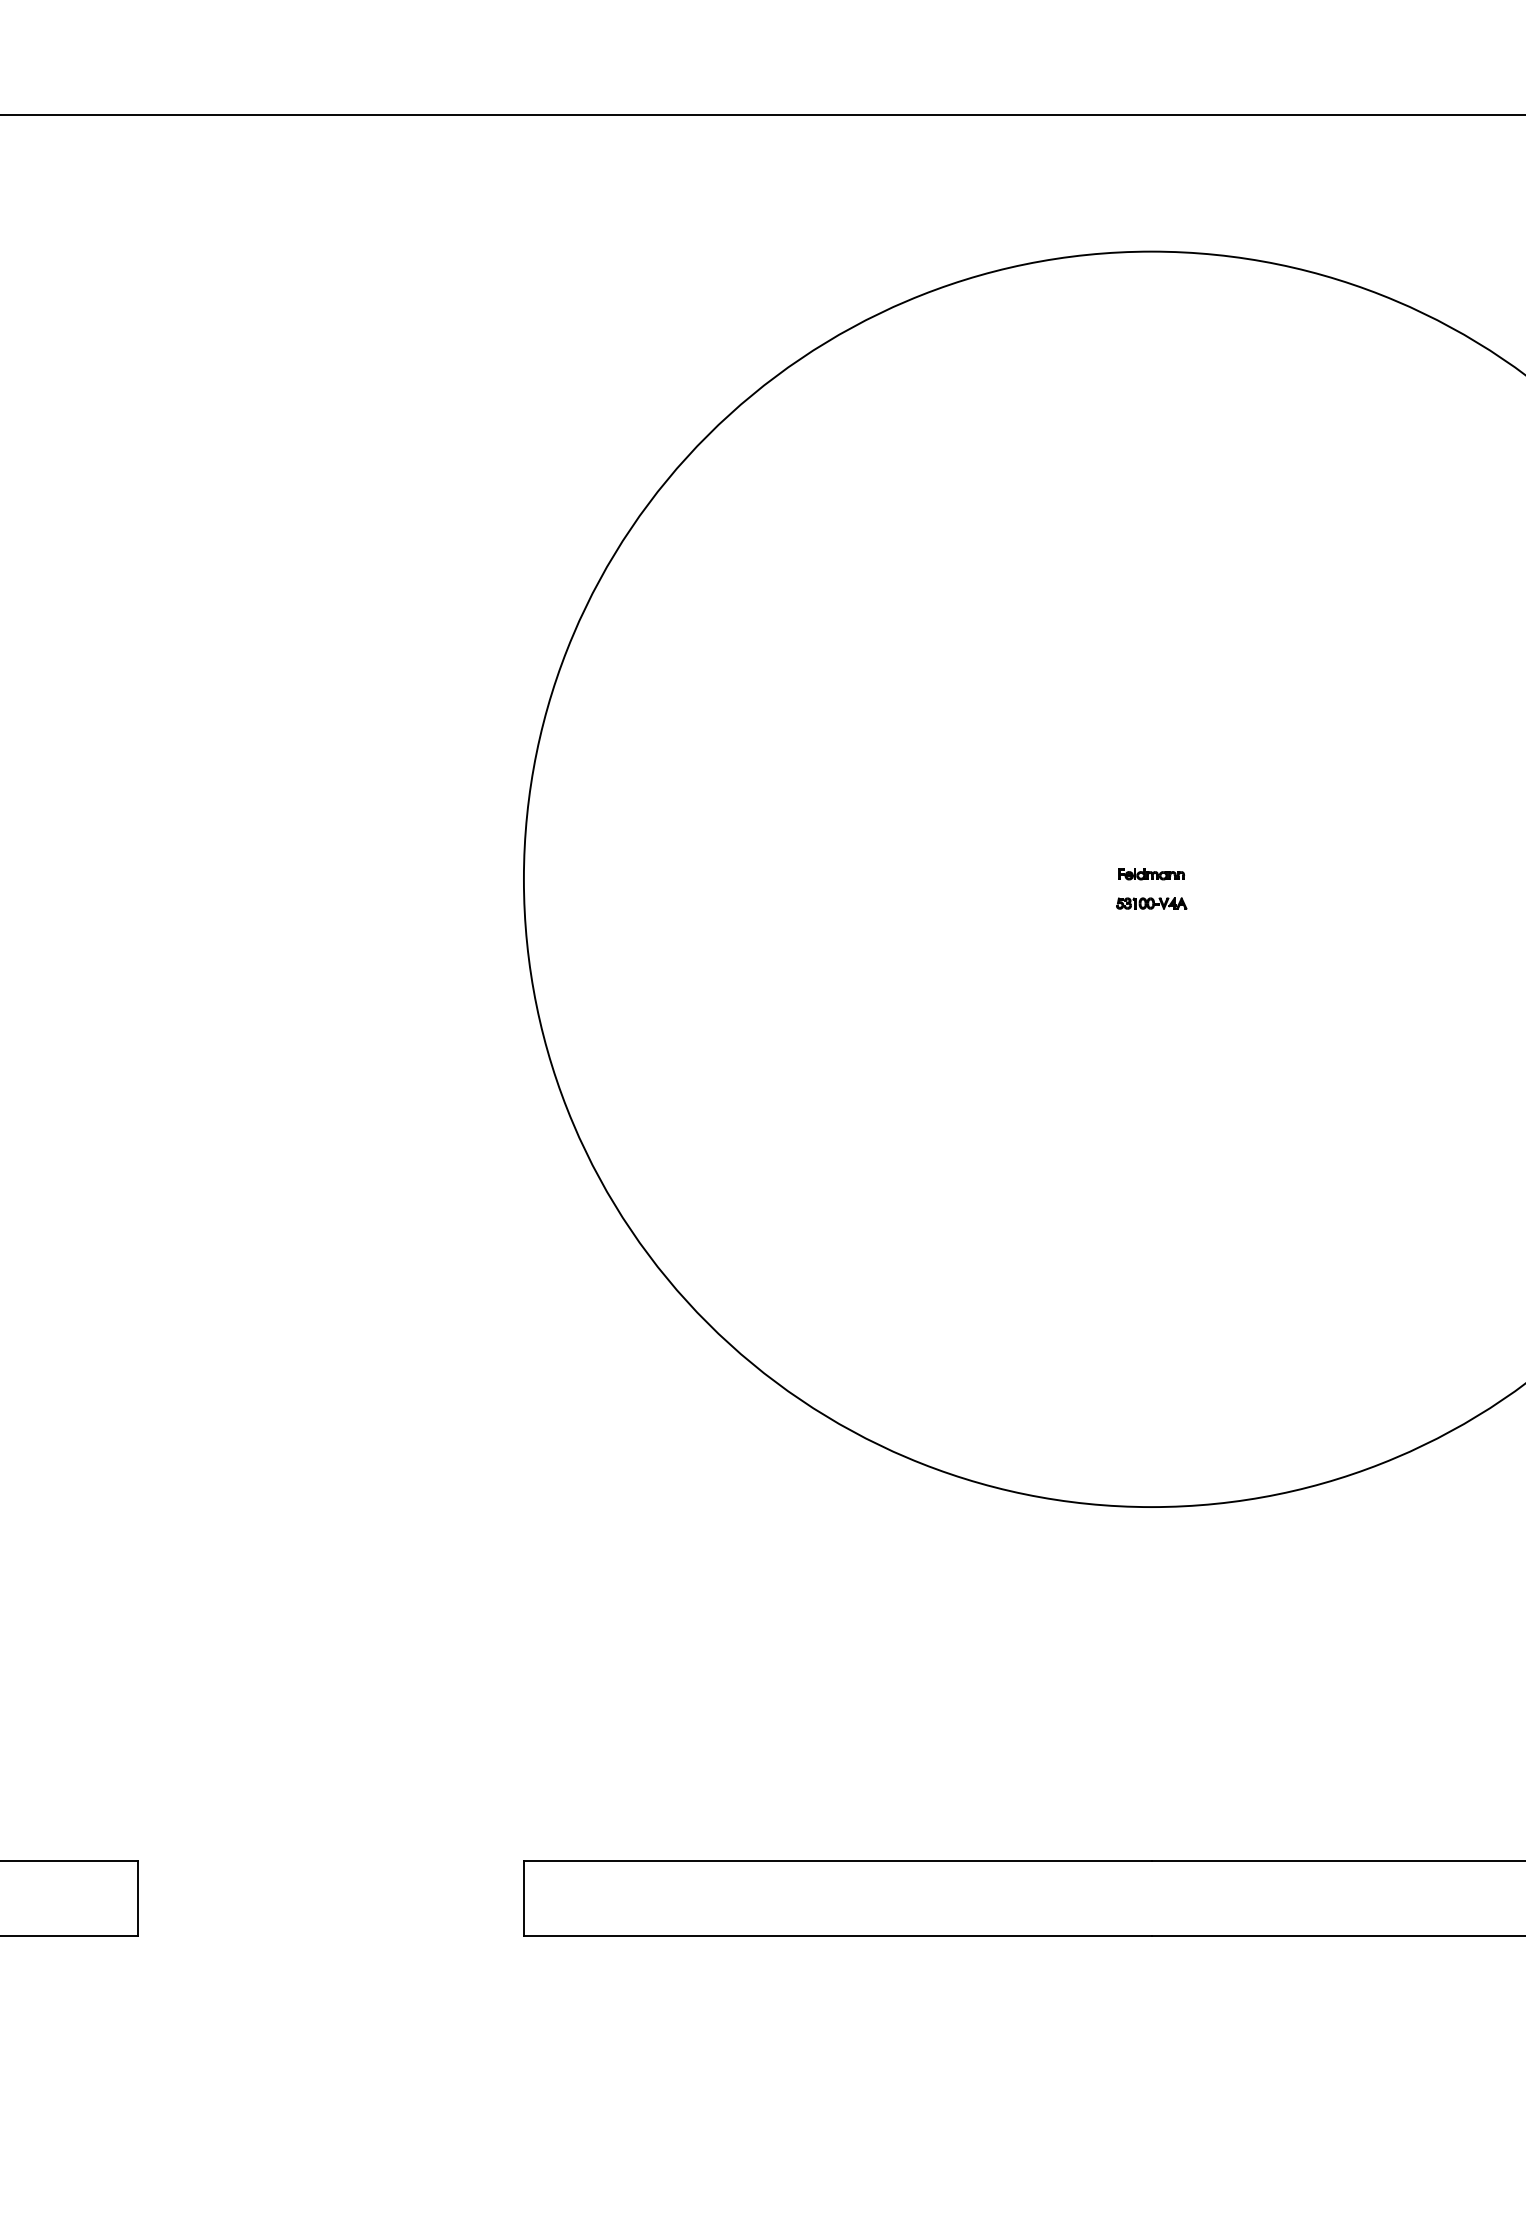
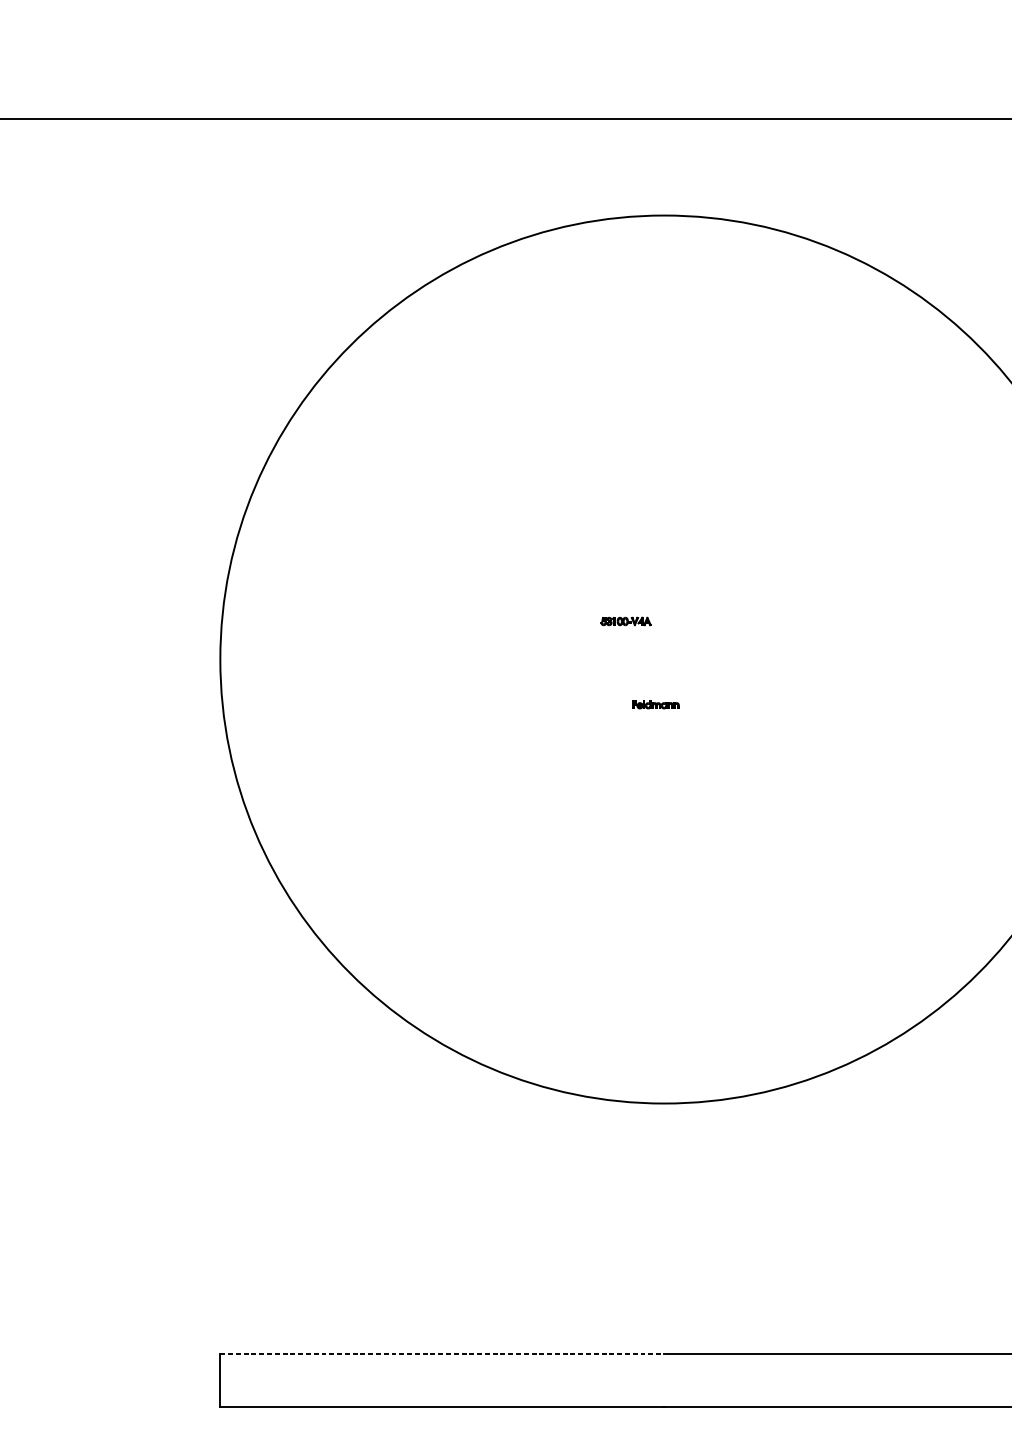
part: (1151, 874) -> (655, 704), moved
part: (1151, 903) -> (626, 621), moved
line: (837, 1861) -> (442, 1354), solid -> dashed

